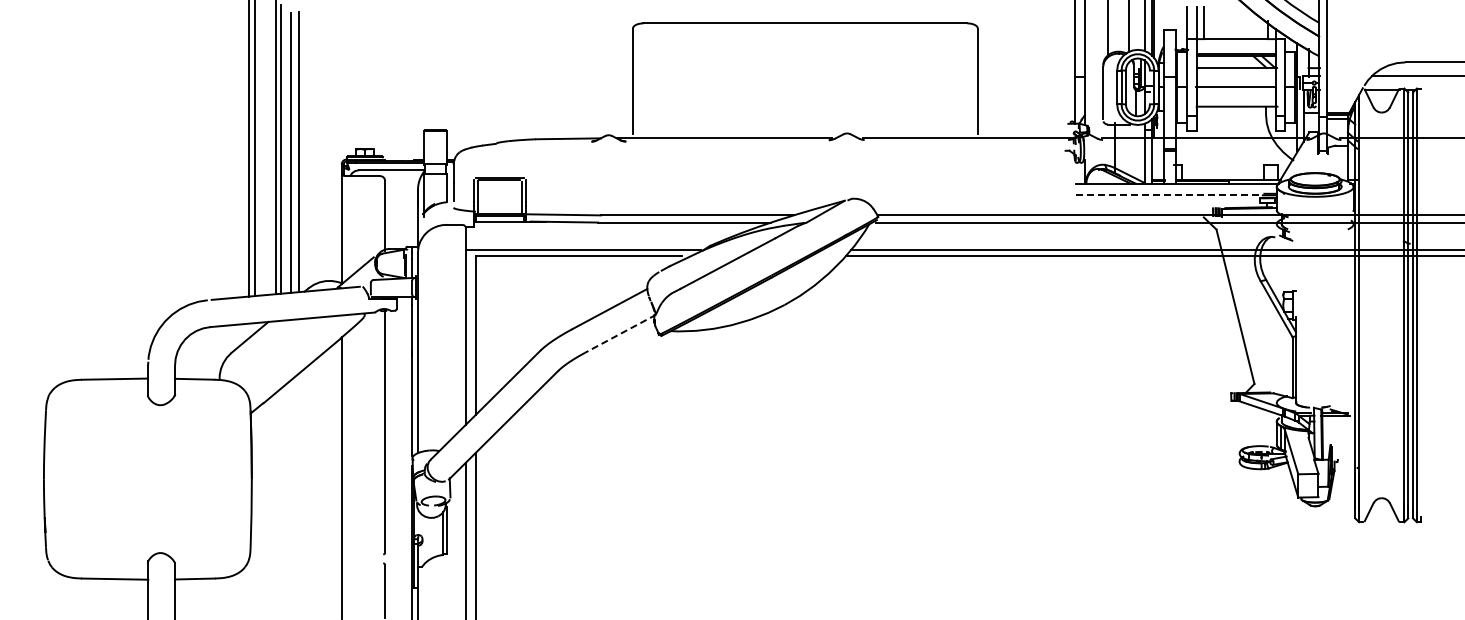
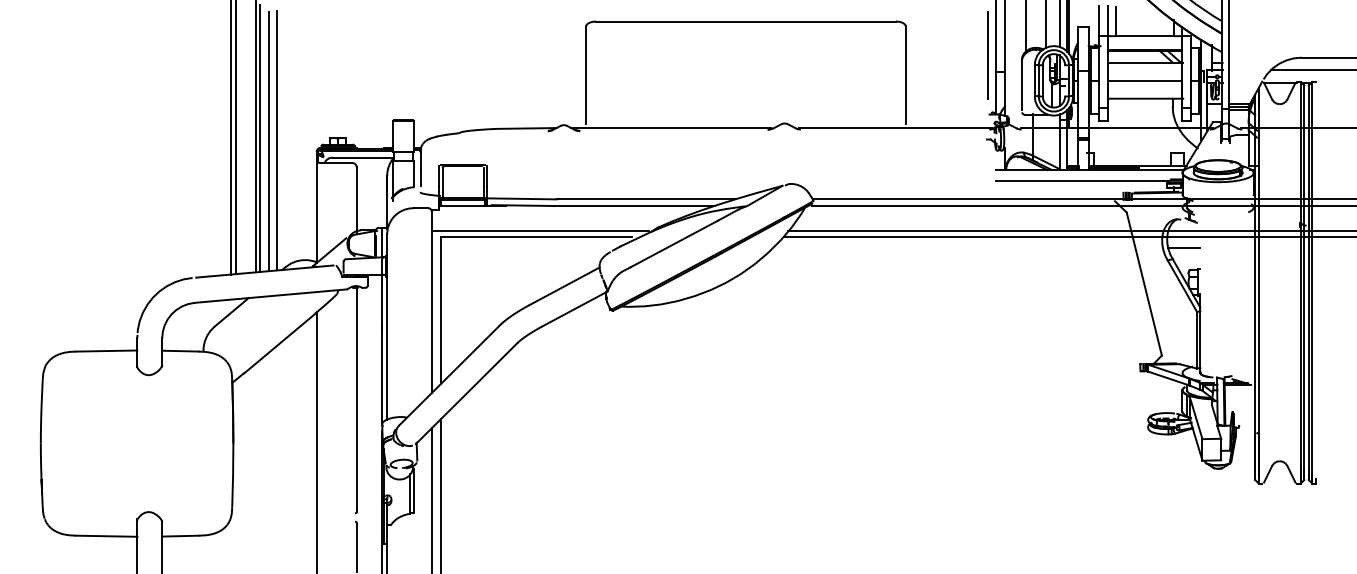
line: (1066, 59) -> (987, 55), added
line: (1169, 195) -> (1083, 180), dashed -> solid
line: (1278, 267) -> (1184, 247), added
line: (620, 334) -> (574, 309), dashed -> solid

